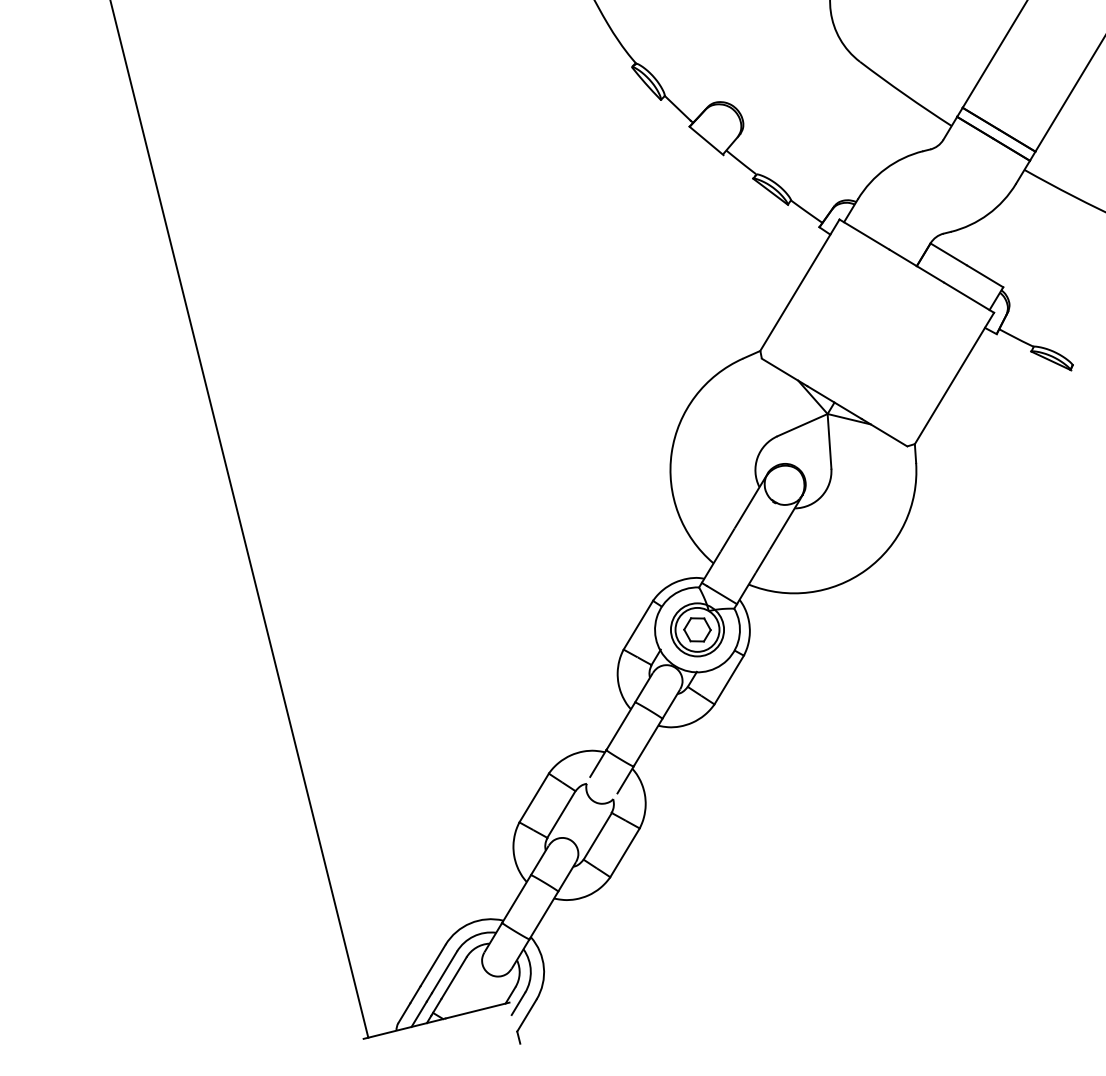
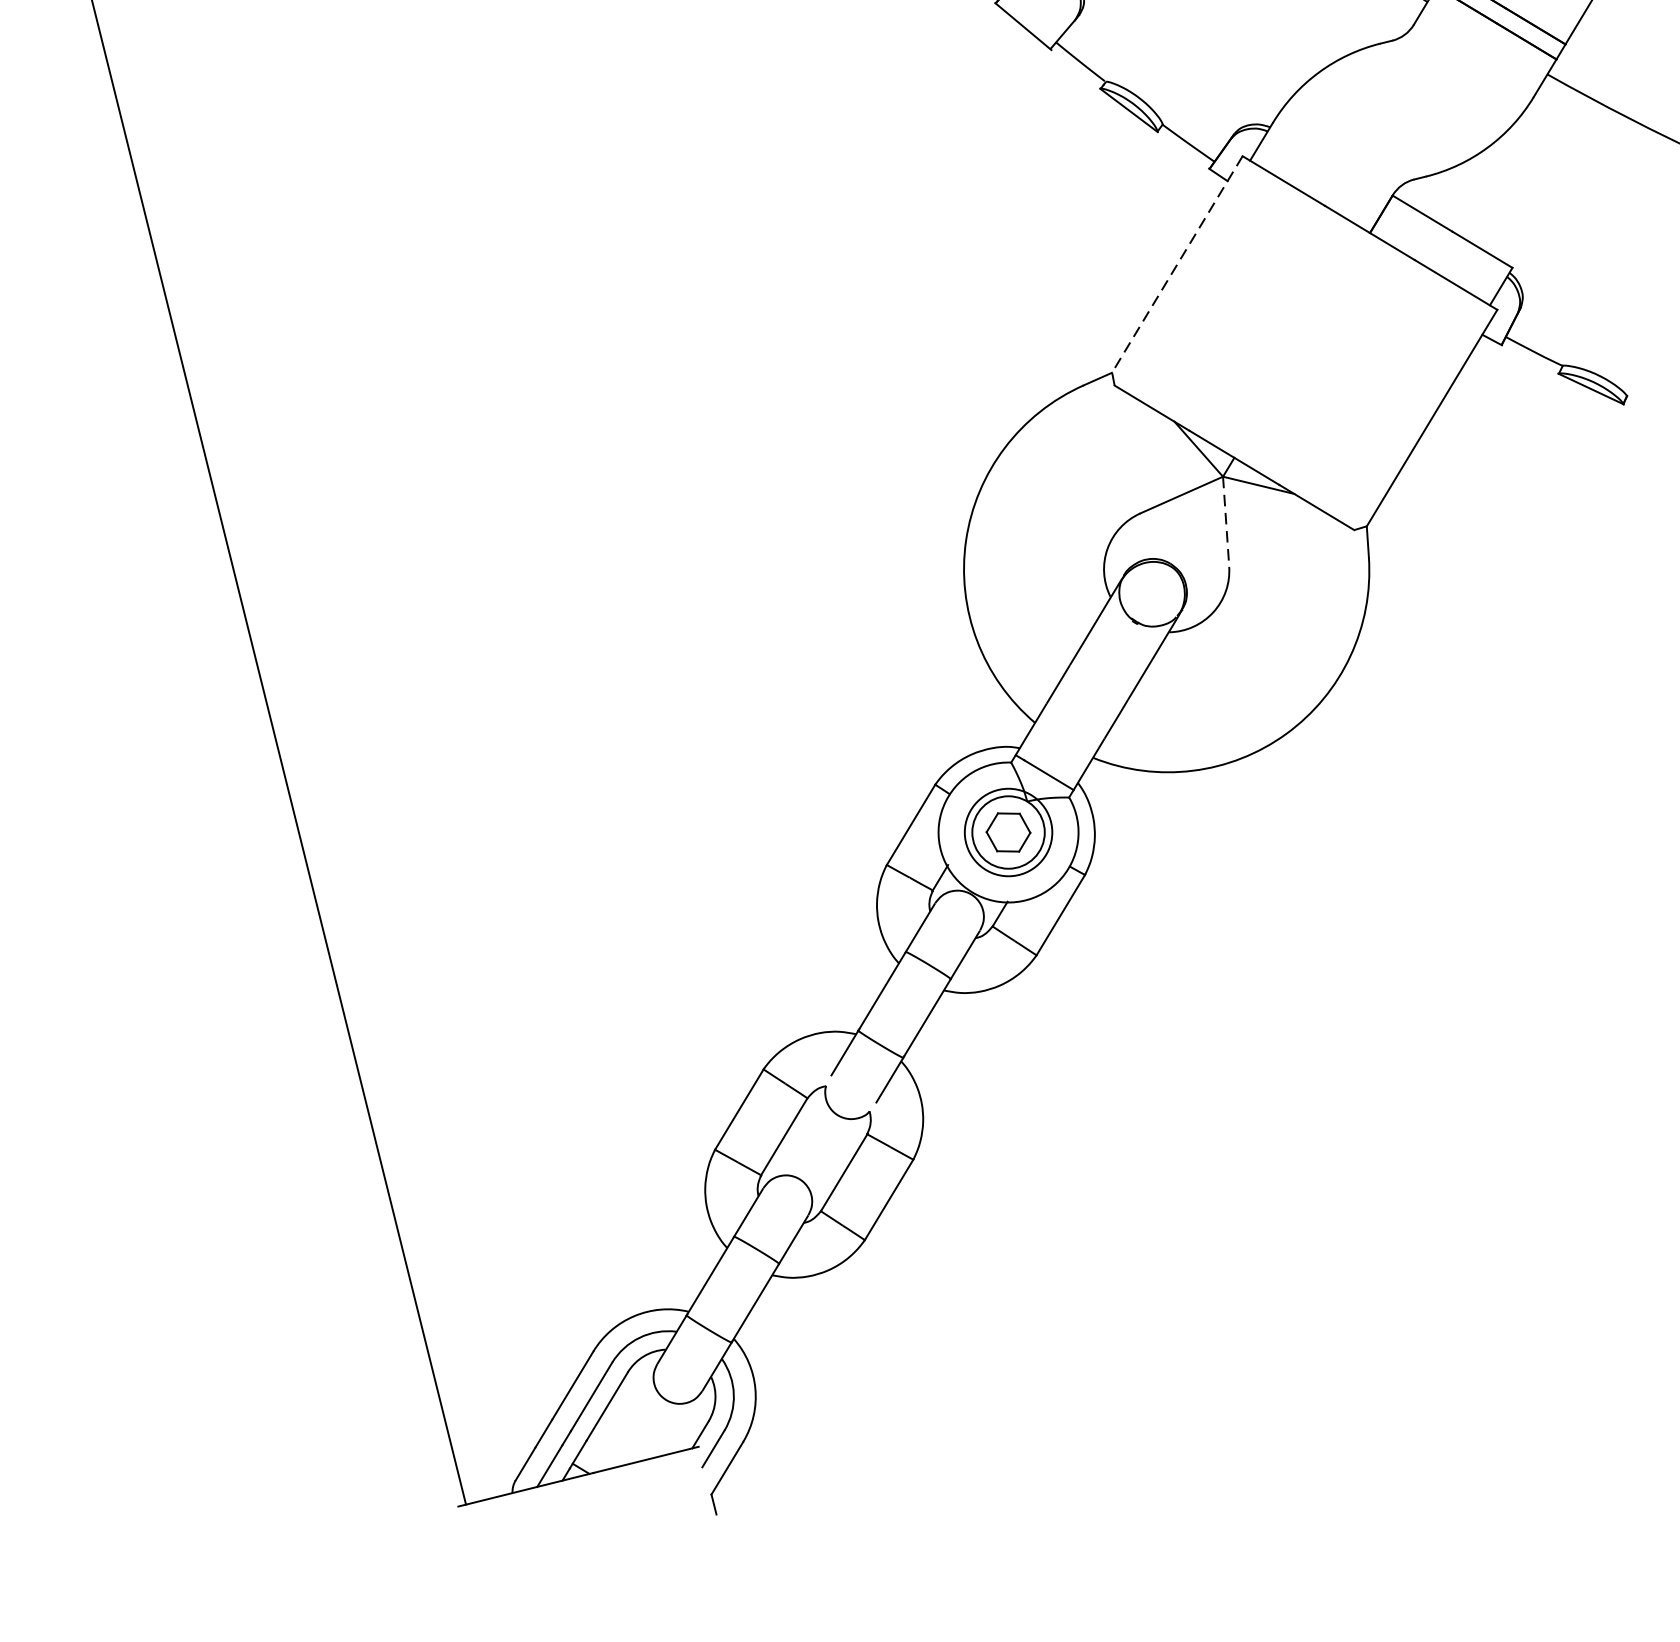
line: (799, 285) -> (1176, 264), solid -> dashed
line: (829, 441) -> (1226, 522), solid -> dashed

